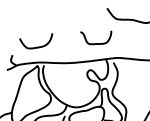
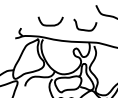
curve: (37, 46) -> (50, 24), moved

